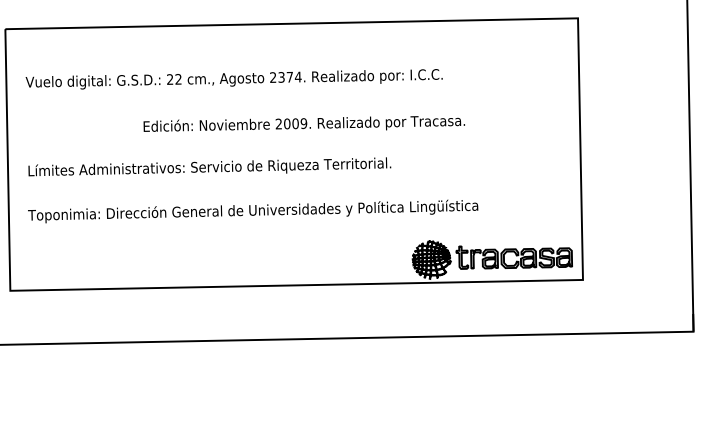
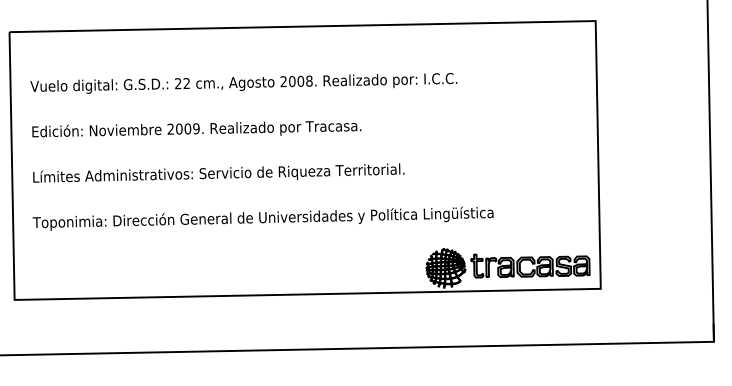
text: (289, 76) -> (300, 80), 2374. -> 2008.
text: (303, 123) -> (195, 128), moved

